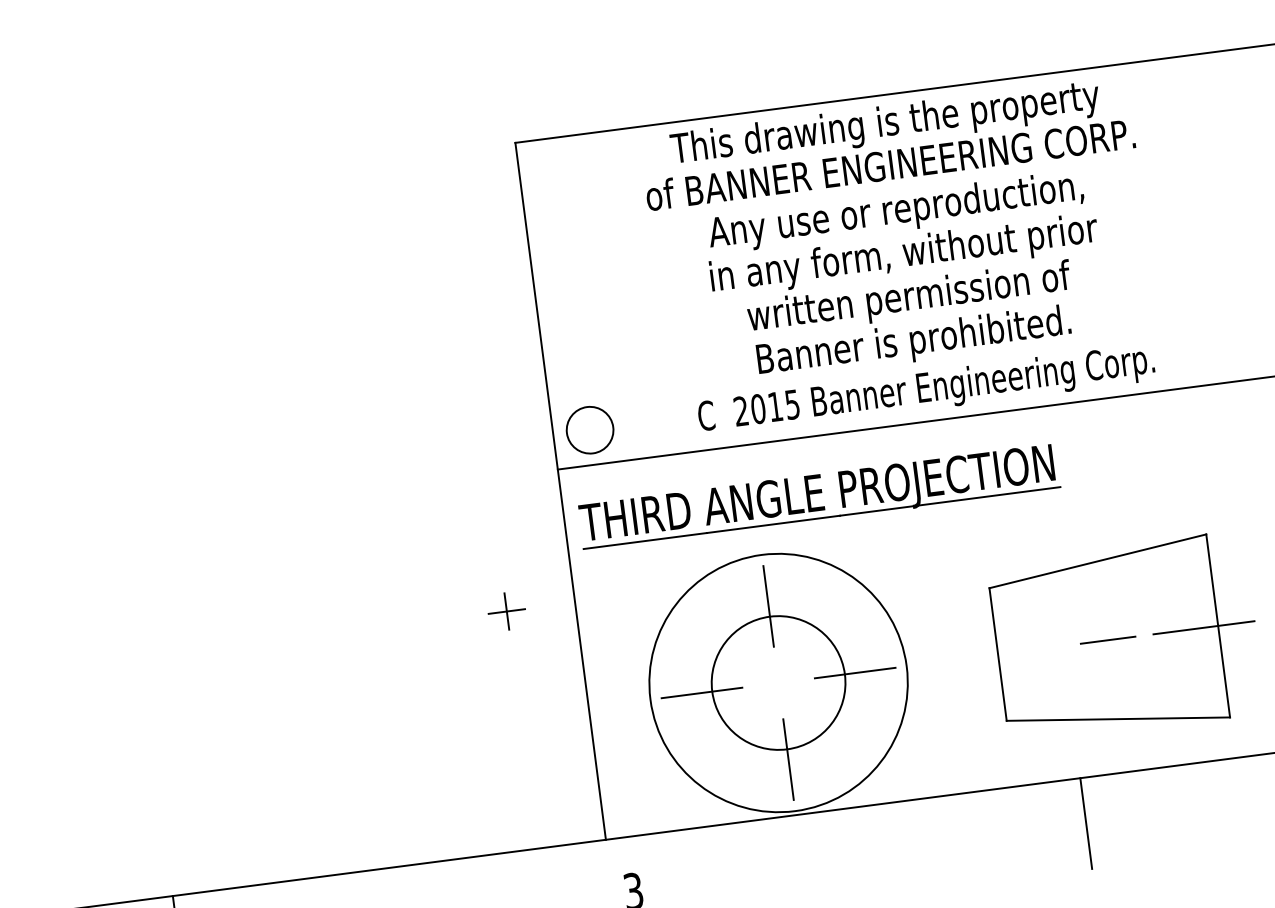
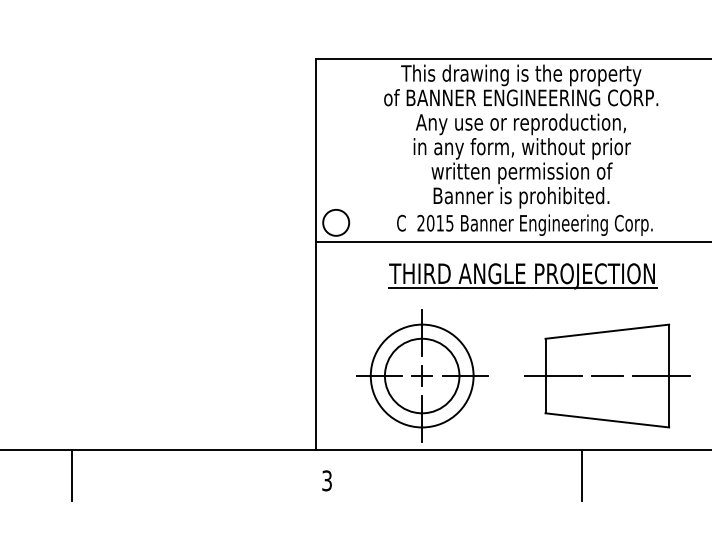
part: (818, 497) -> (522, 276), moved
part: (505, 610) -> (421, 375), moved
line: (1012, 653) -> (553, 376), added
circle: (777, 682) -> (421, 375), size x0.71

